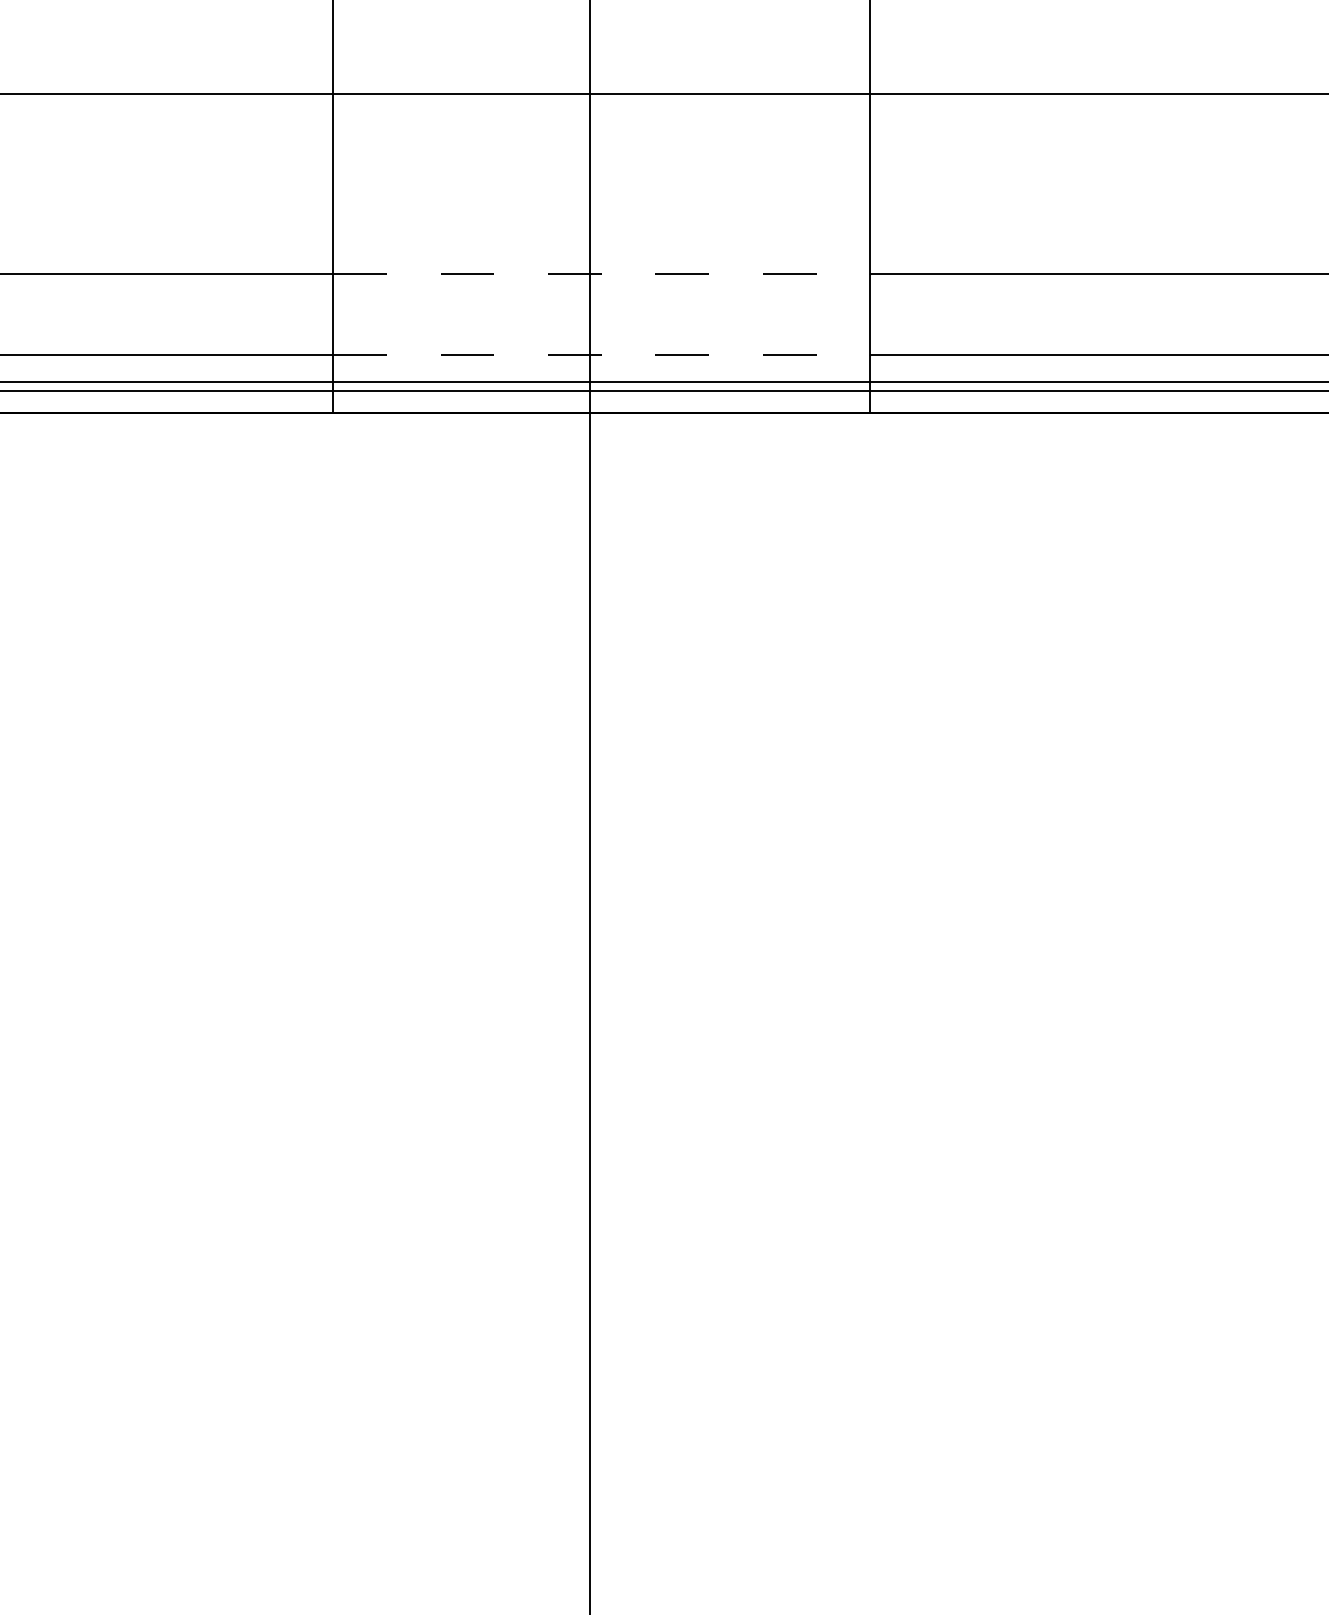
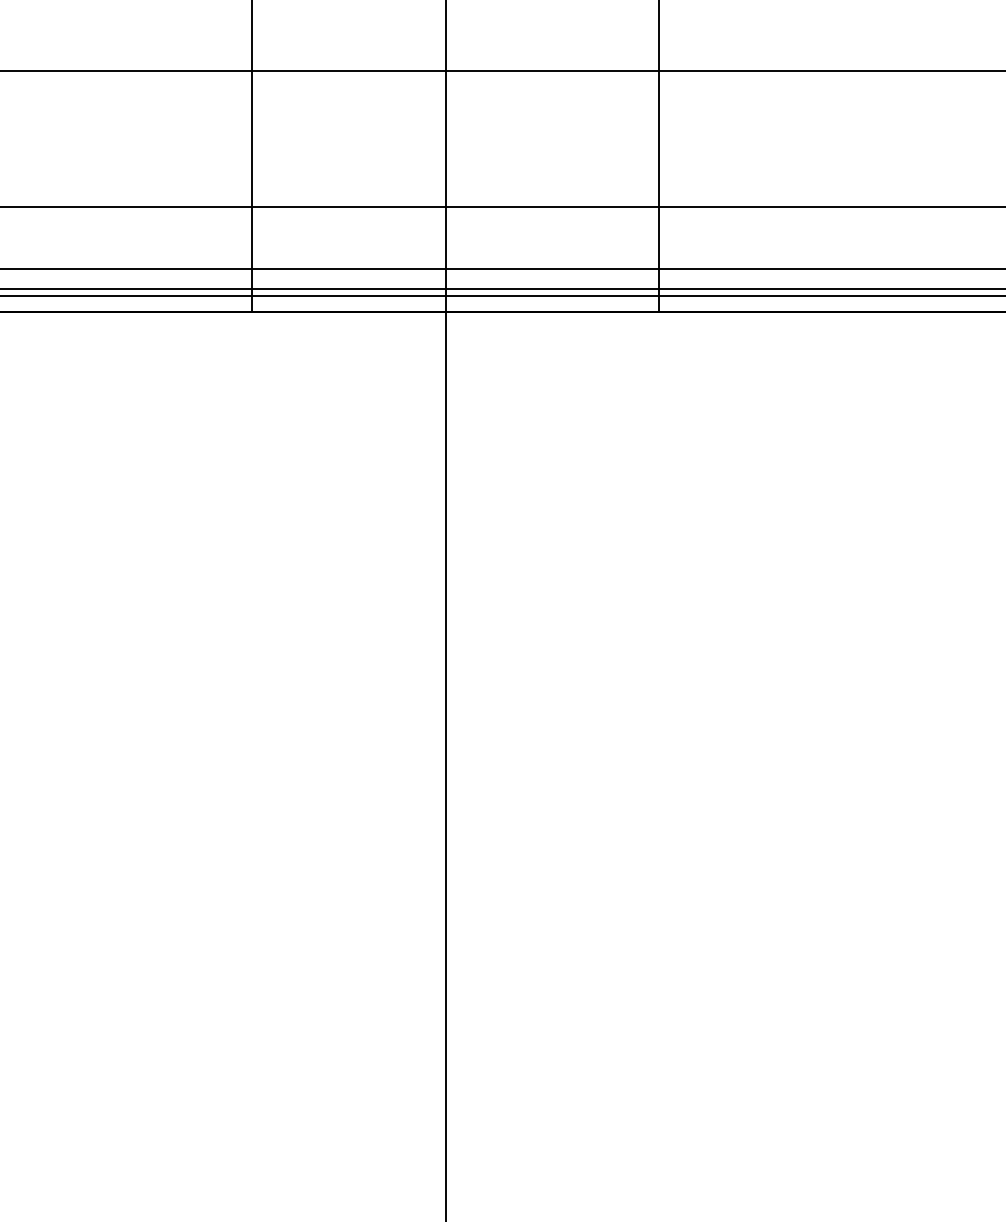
line: (601, 274) -> (455, 207), dashed -> solid
line: (601, 354) -> (455, 268), dashed -> solid

